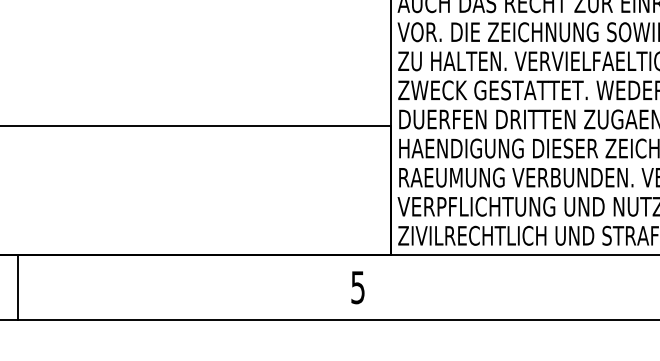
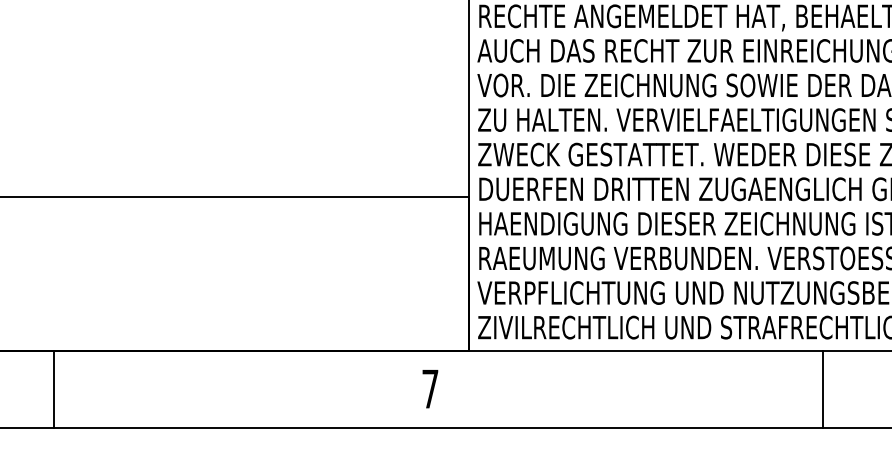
line: (18, 287) -> (54, 388), moved
text: (358, 287) -> (430, 389), 5 -> 7

